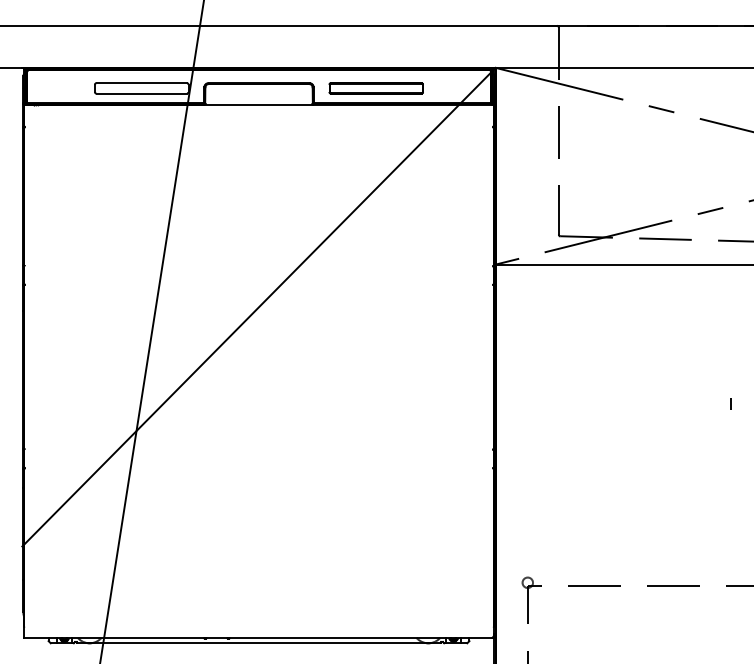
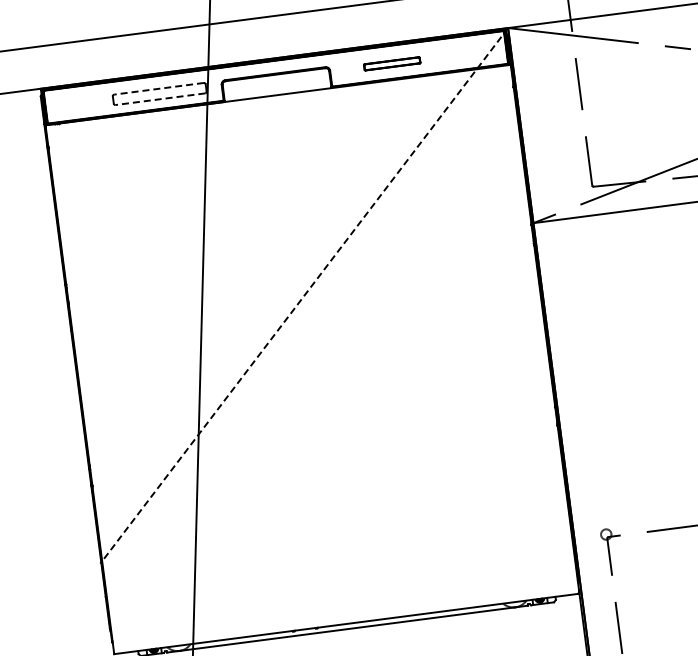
line: (141, 83) -> (158, 89), solid -> dashed
part: (375, 88) -> (391, 63), size x0.6
line: (141, 93) -> (160, 99), solid -> dashed
line: (259, 307) -> (304, 296), solid -> dashed

